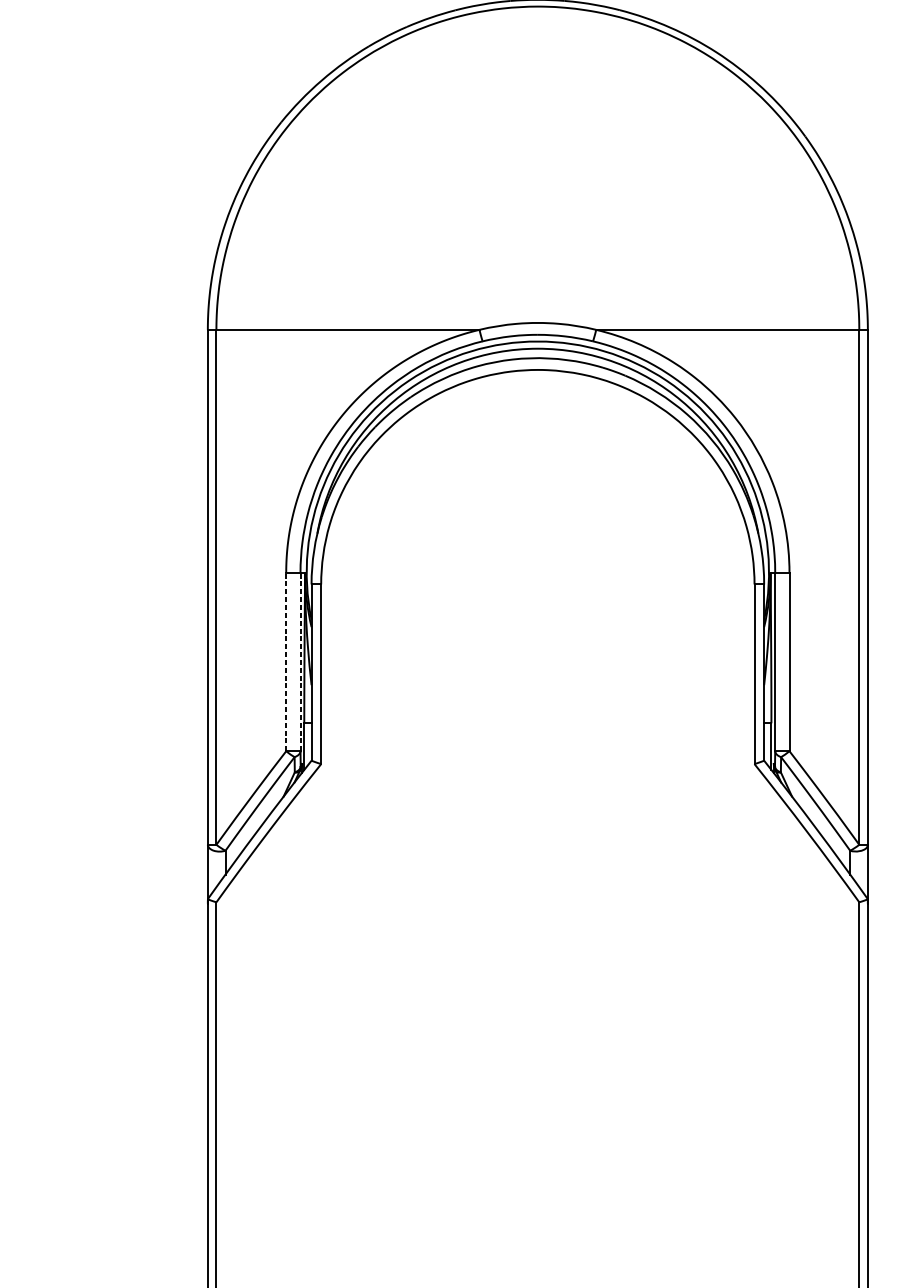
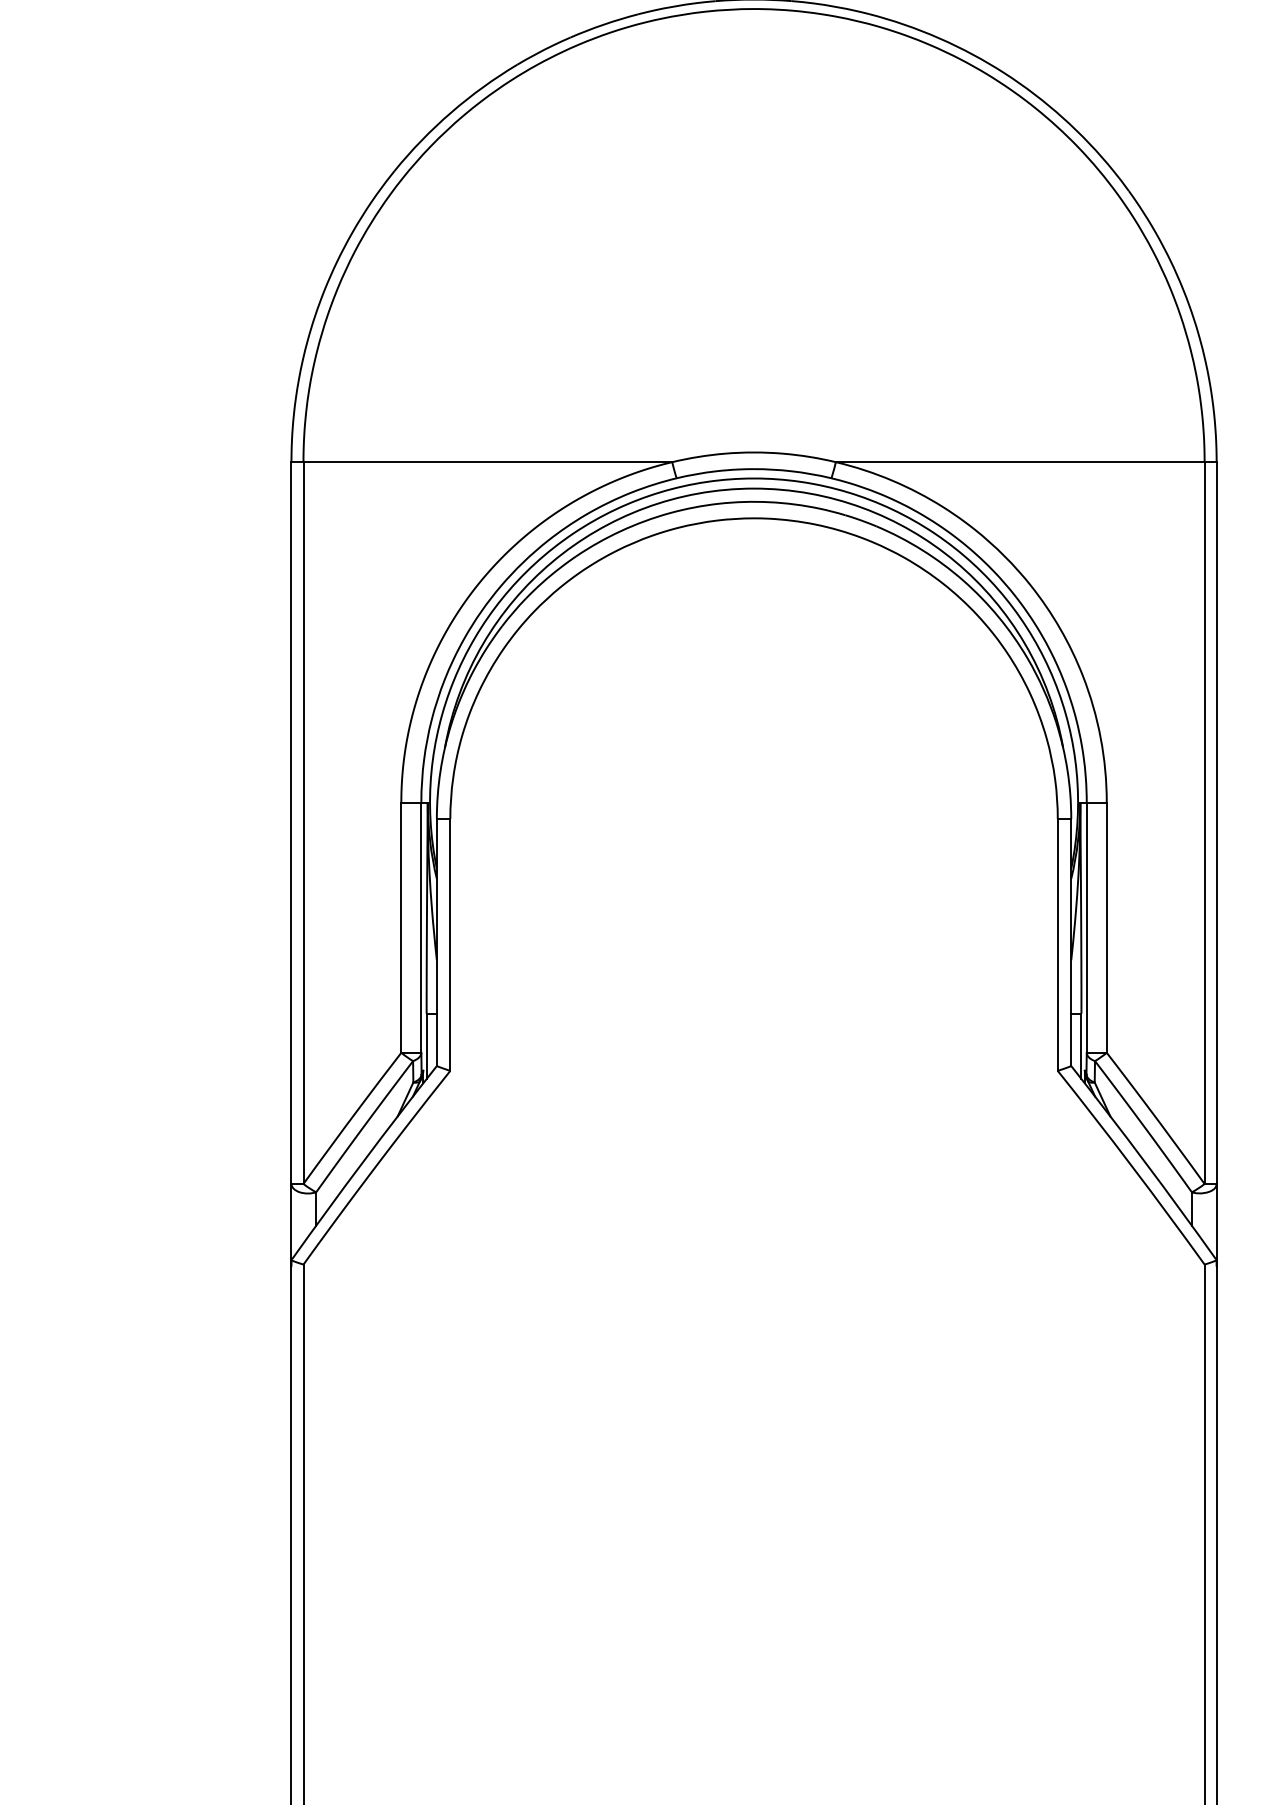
line: (286, 661) -> (401, 927), dashed -> solid
line: (300, 661) -> (421, 927), dashed -> solid

